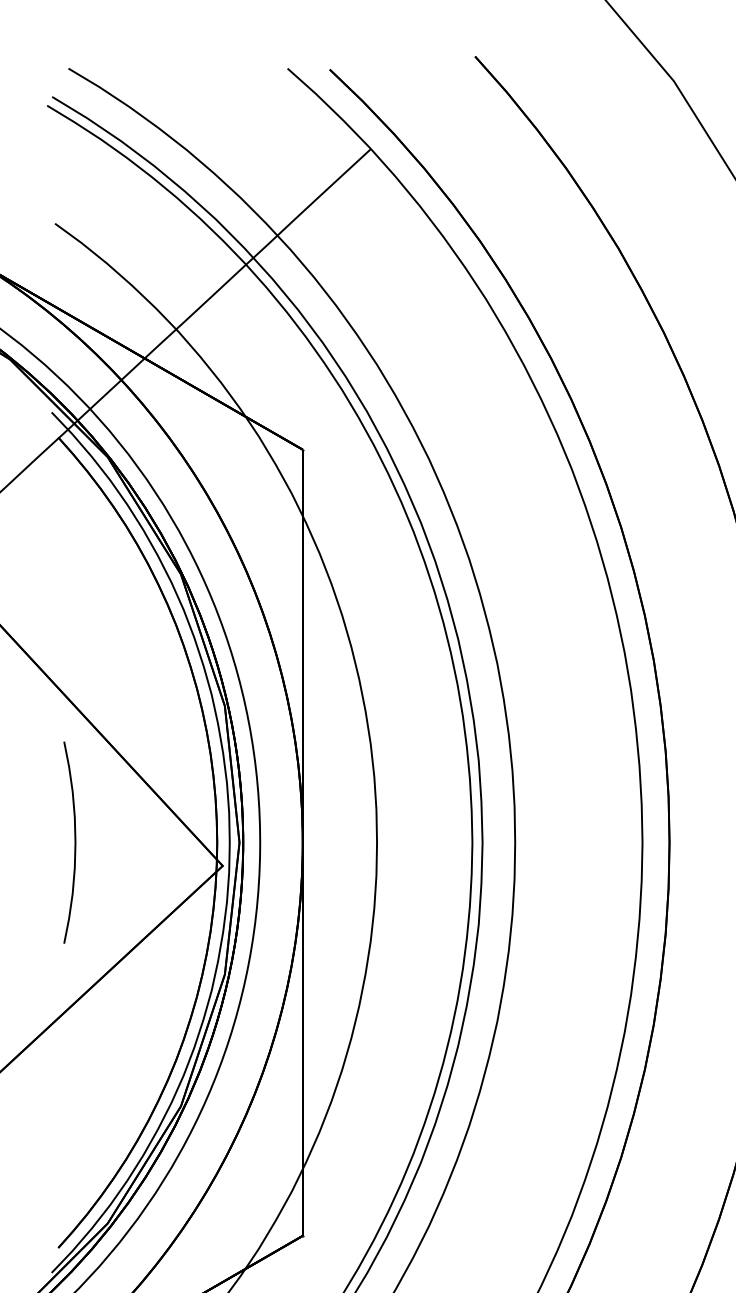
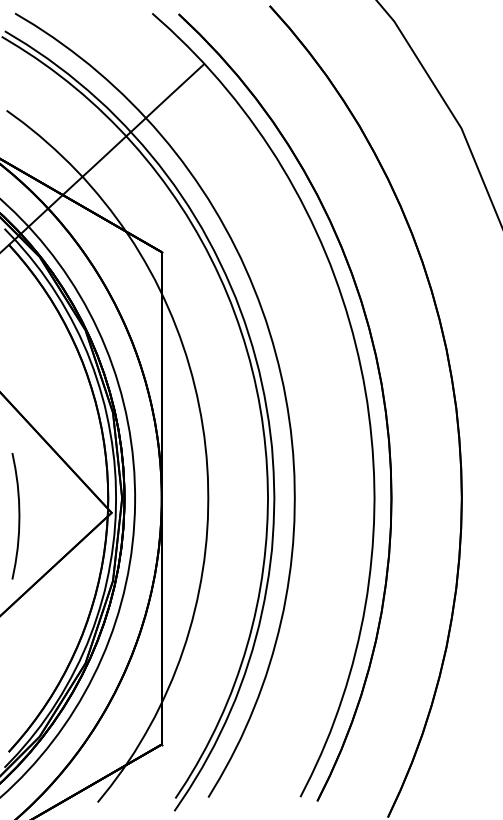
curve: (73, 843) -> (18, 516), moved

